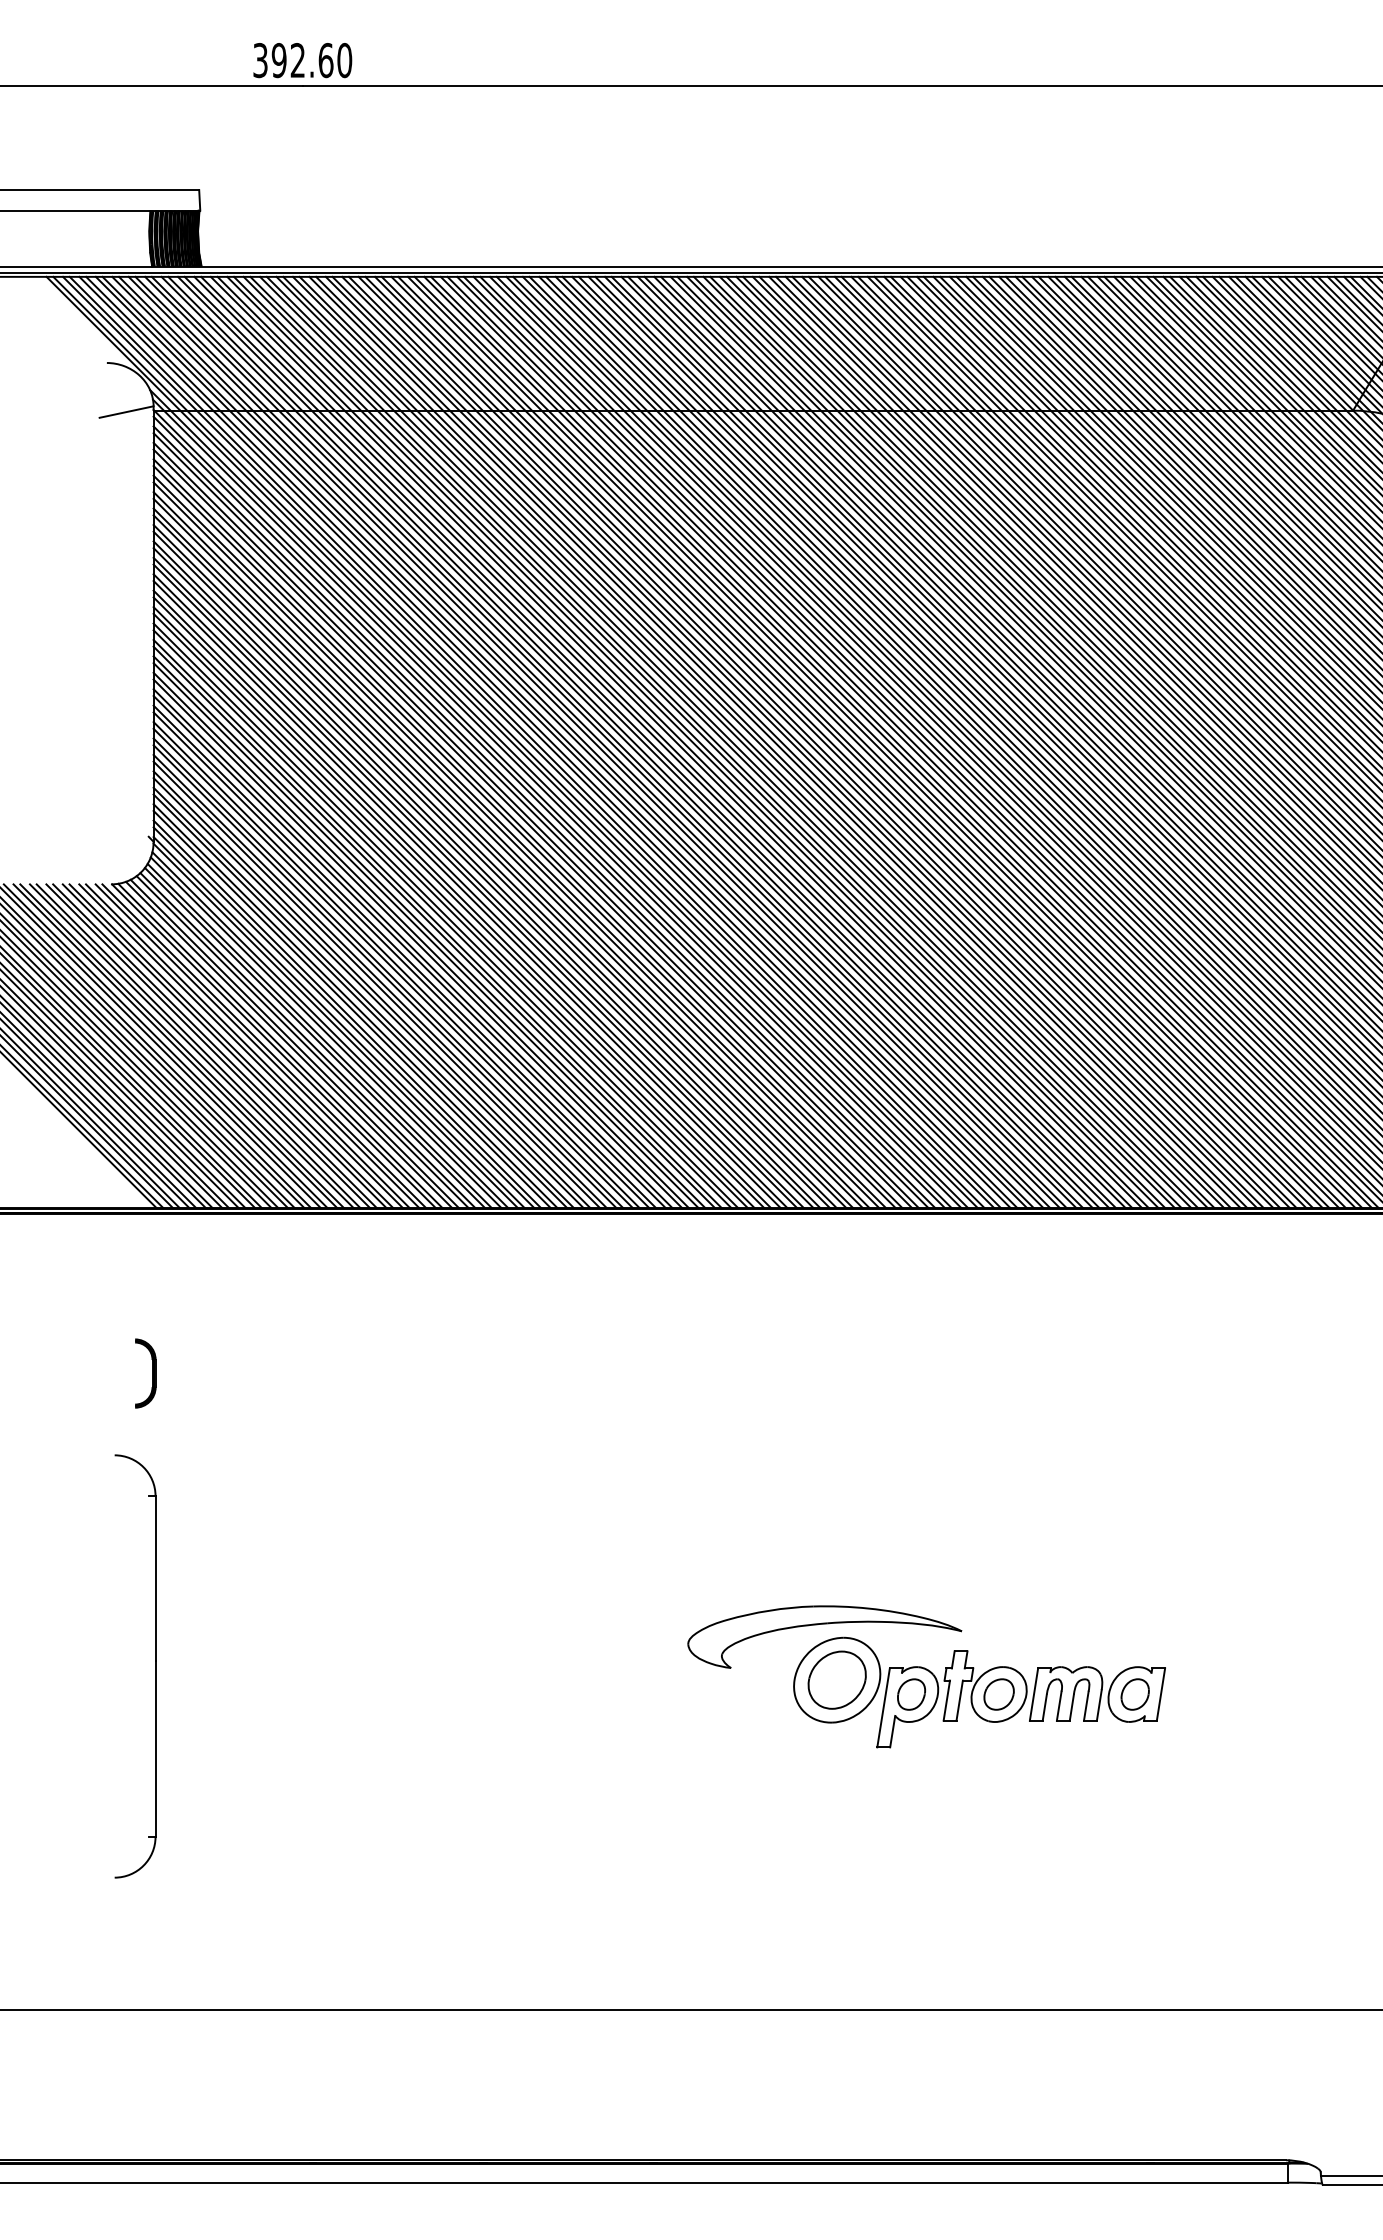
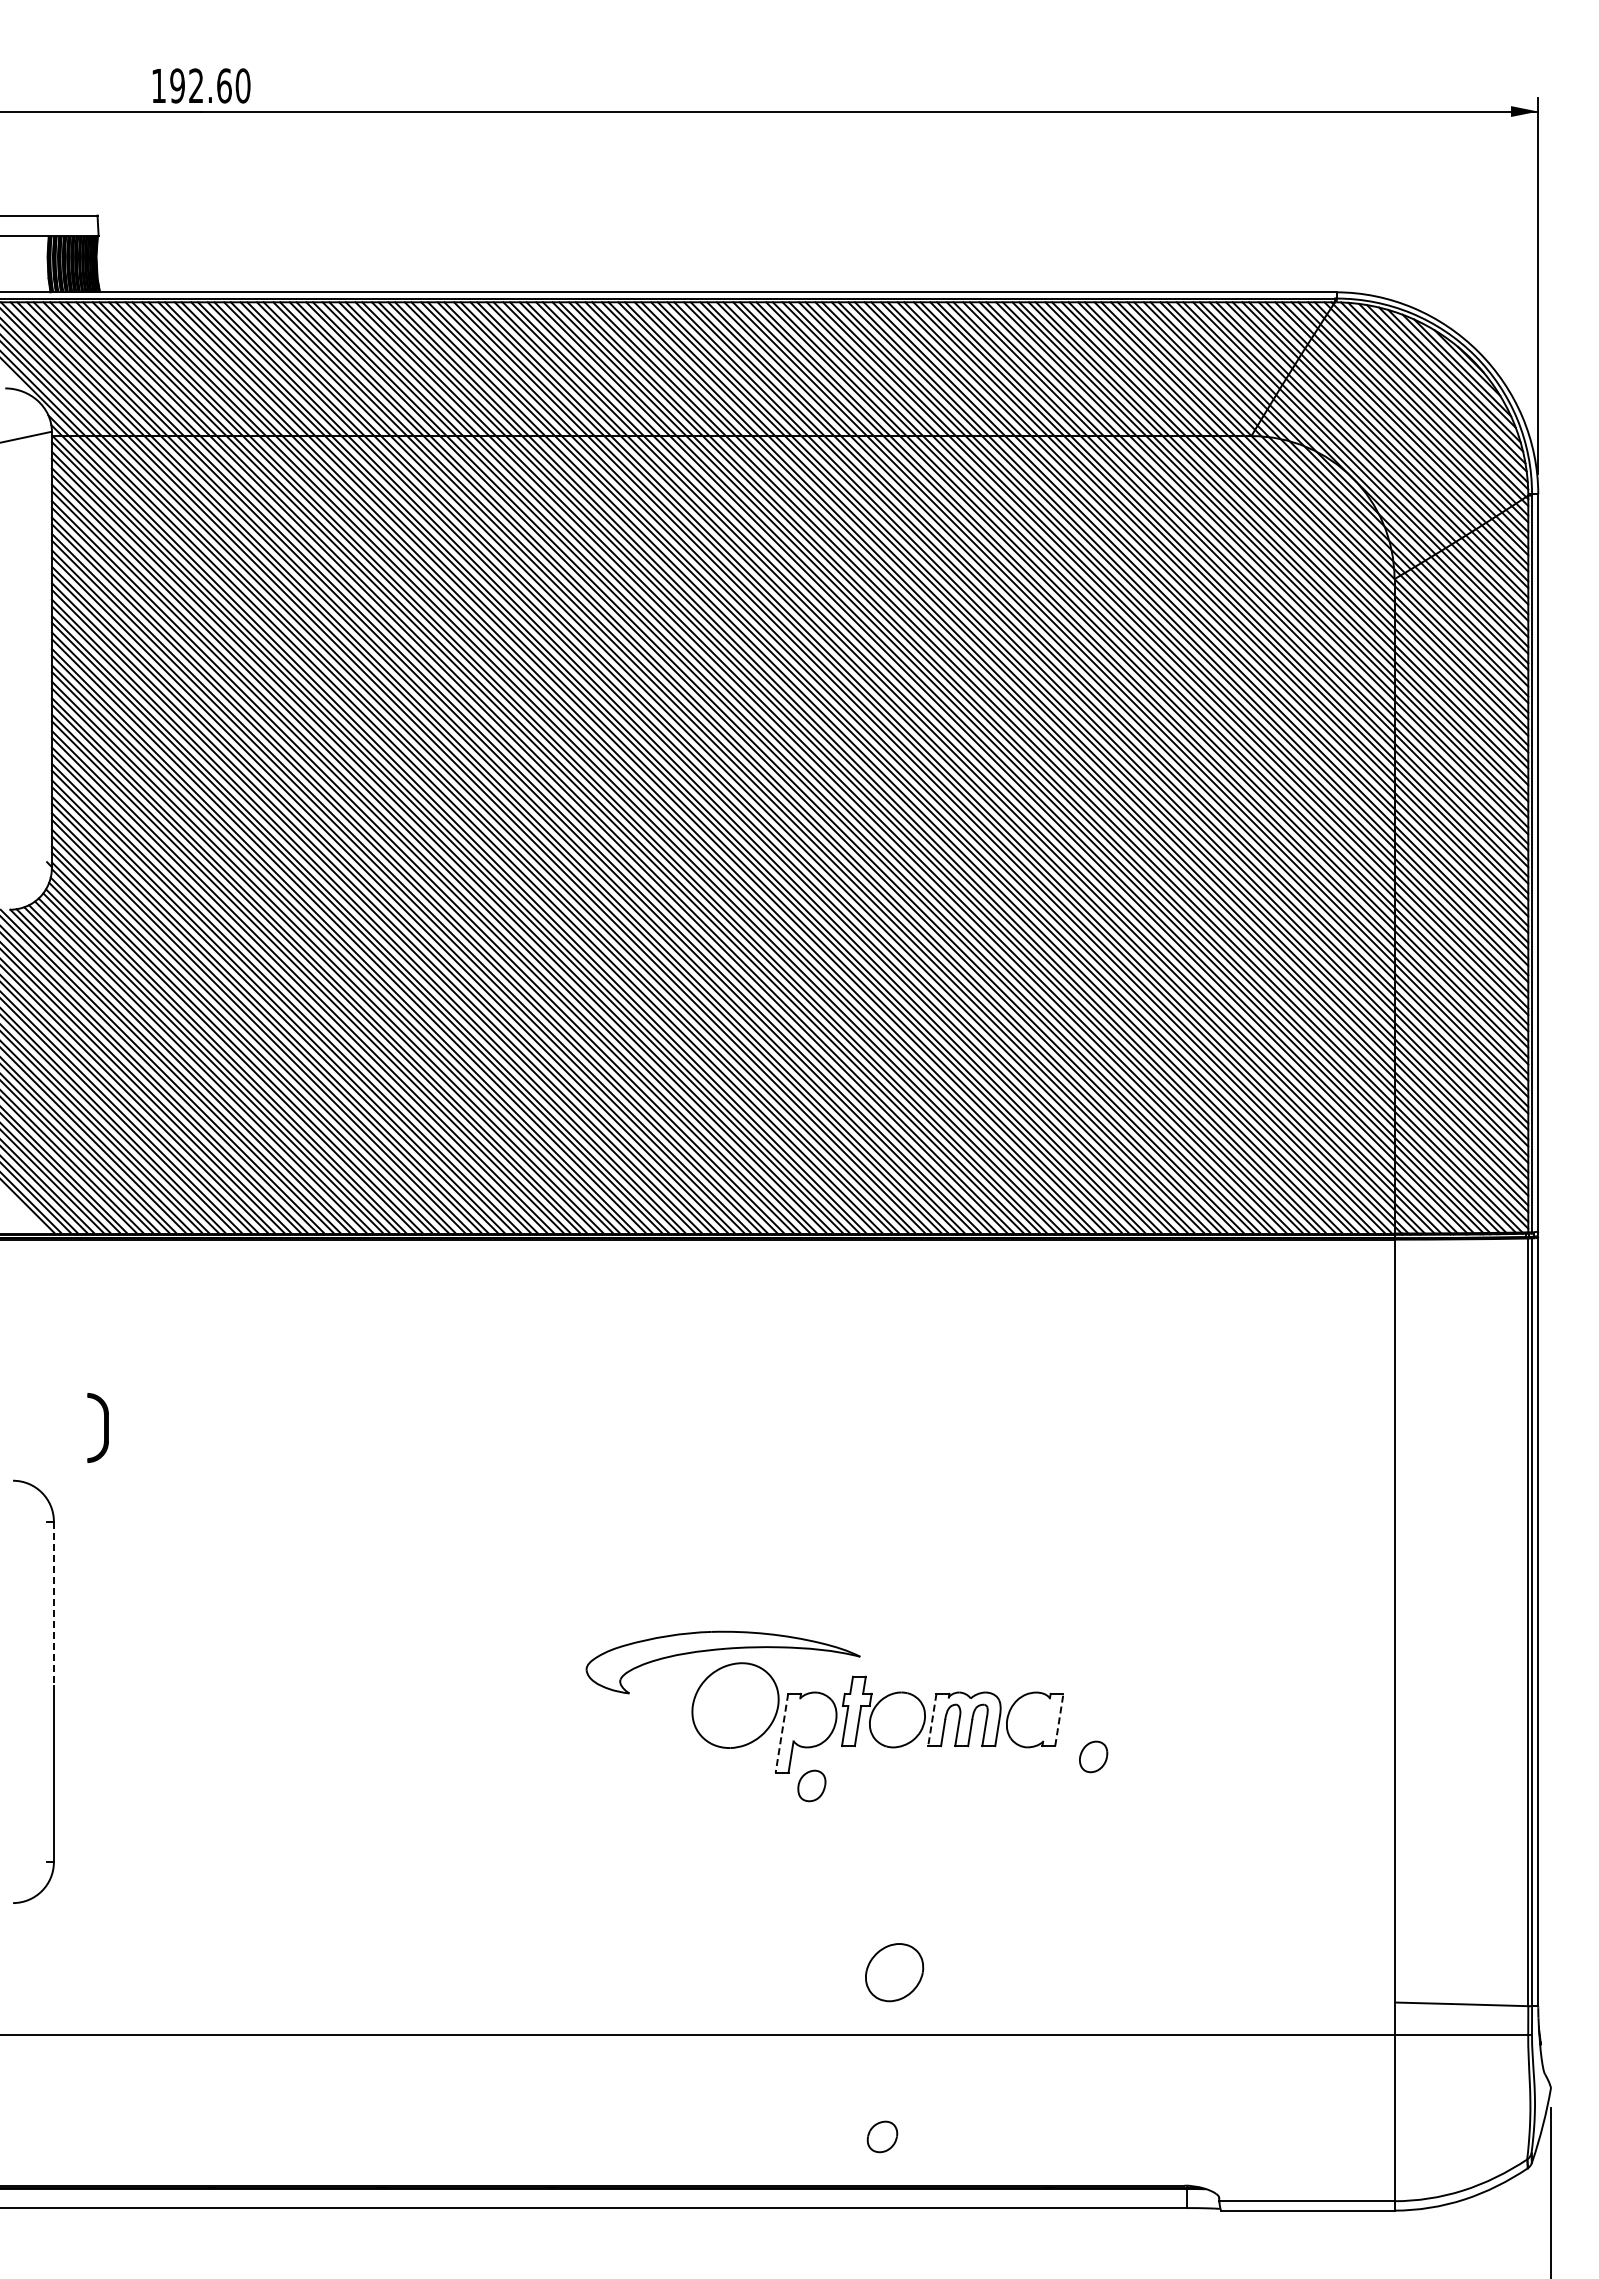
text: (260, 60) -> (158, 85), 392.60 -> 192.60
part: (152, 1373) -> (104, 1427), moved
line: (155, 1579) -> (53, 1604), solid -> dashed
part: (837, 1680) -> (894, 1972), moved
part: (911, 1694) -> (811, 1785), moved
part: (999, 1694) -> (882, 2136), moved
part: (1135, 1694) -> (1093, 1756), moved
line: (1161, 1694) -> (1059, 1719), solid -> dashed
line: (1034, 1695) -> (932, 1720), solid -> dashed
line: (883, 1708) -> (781, 1733), solid -> dashed

